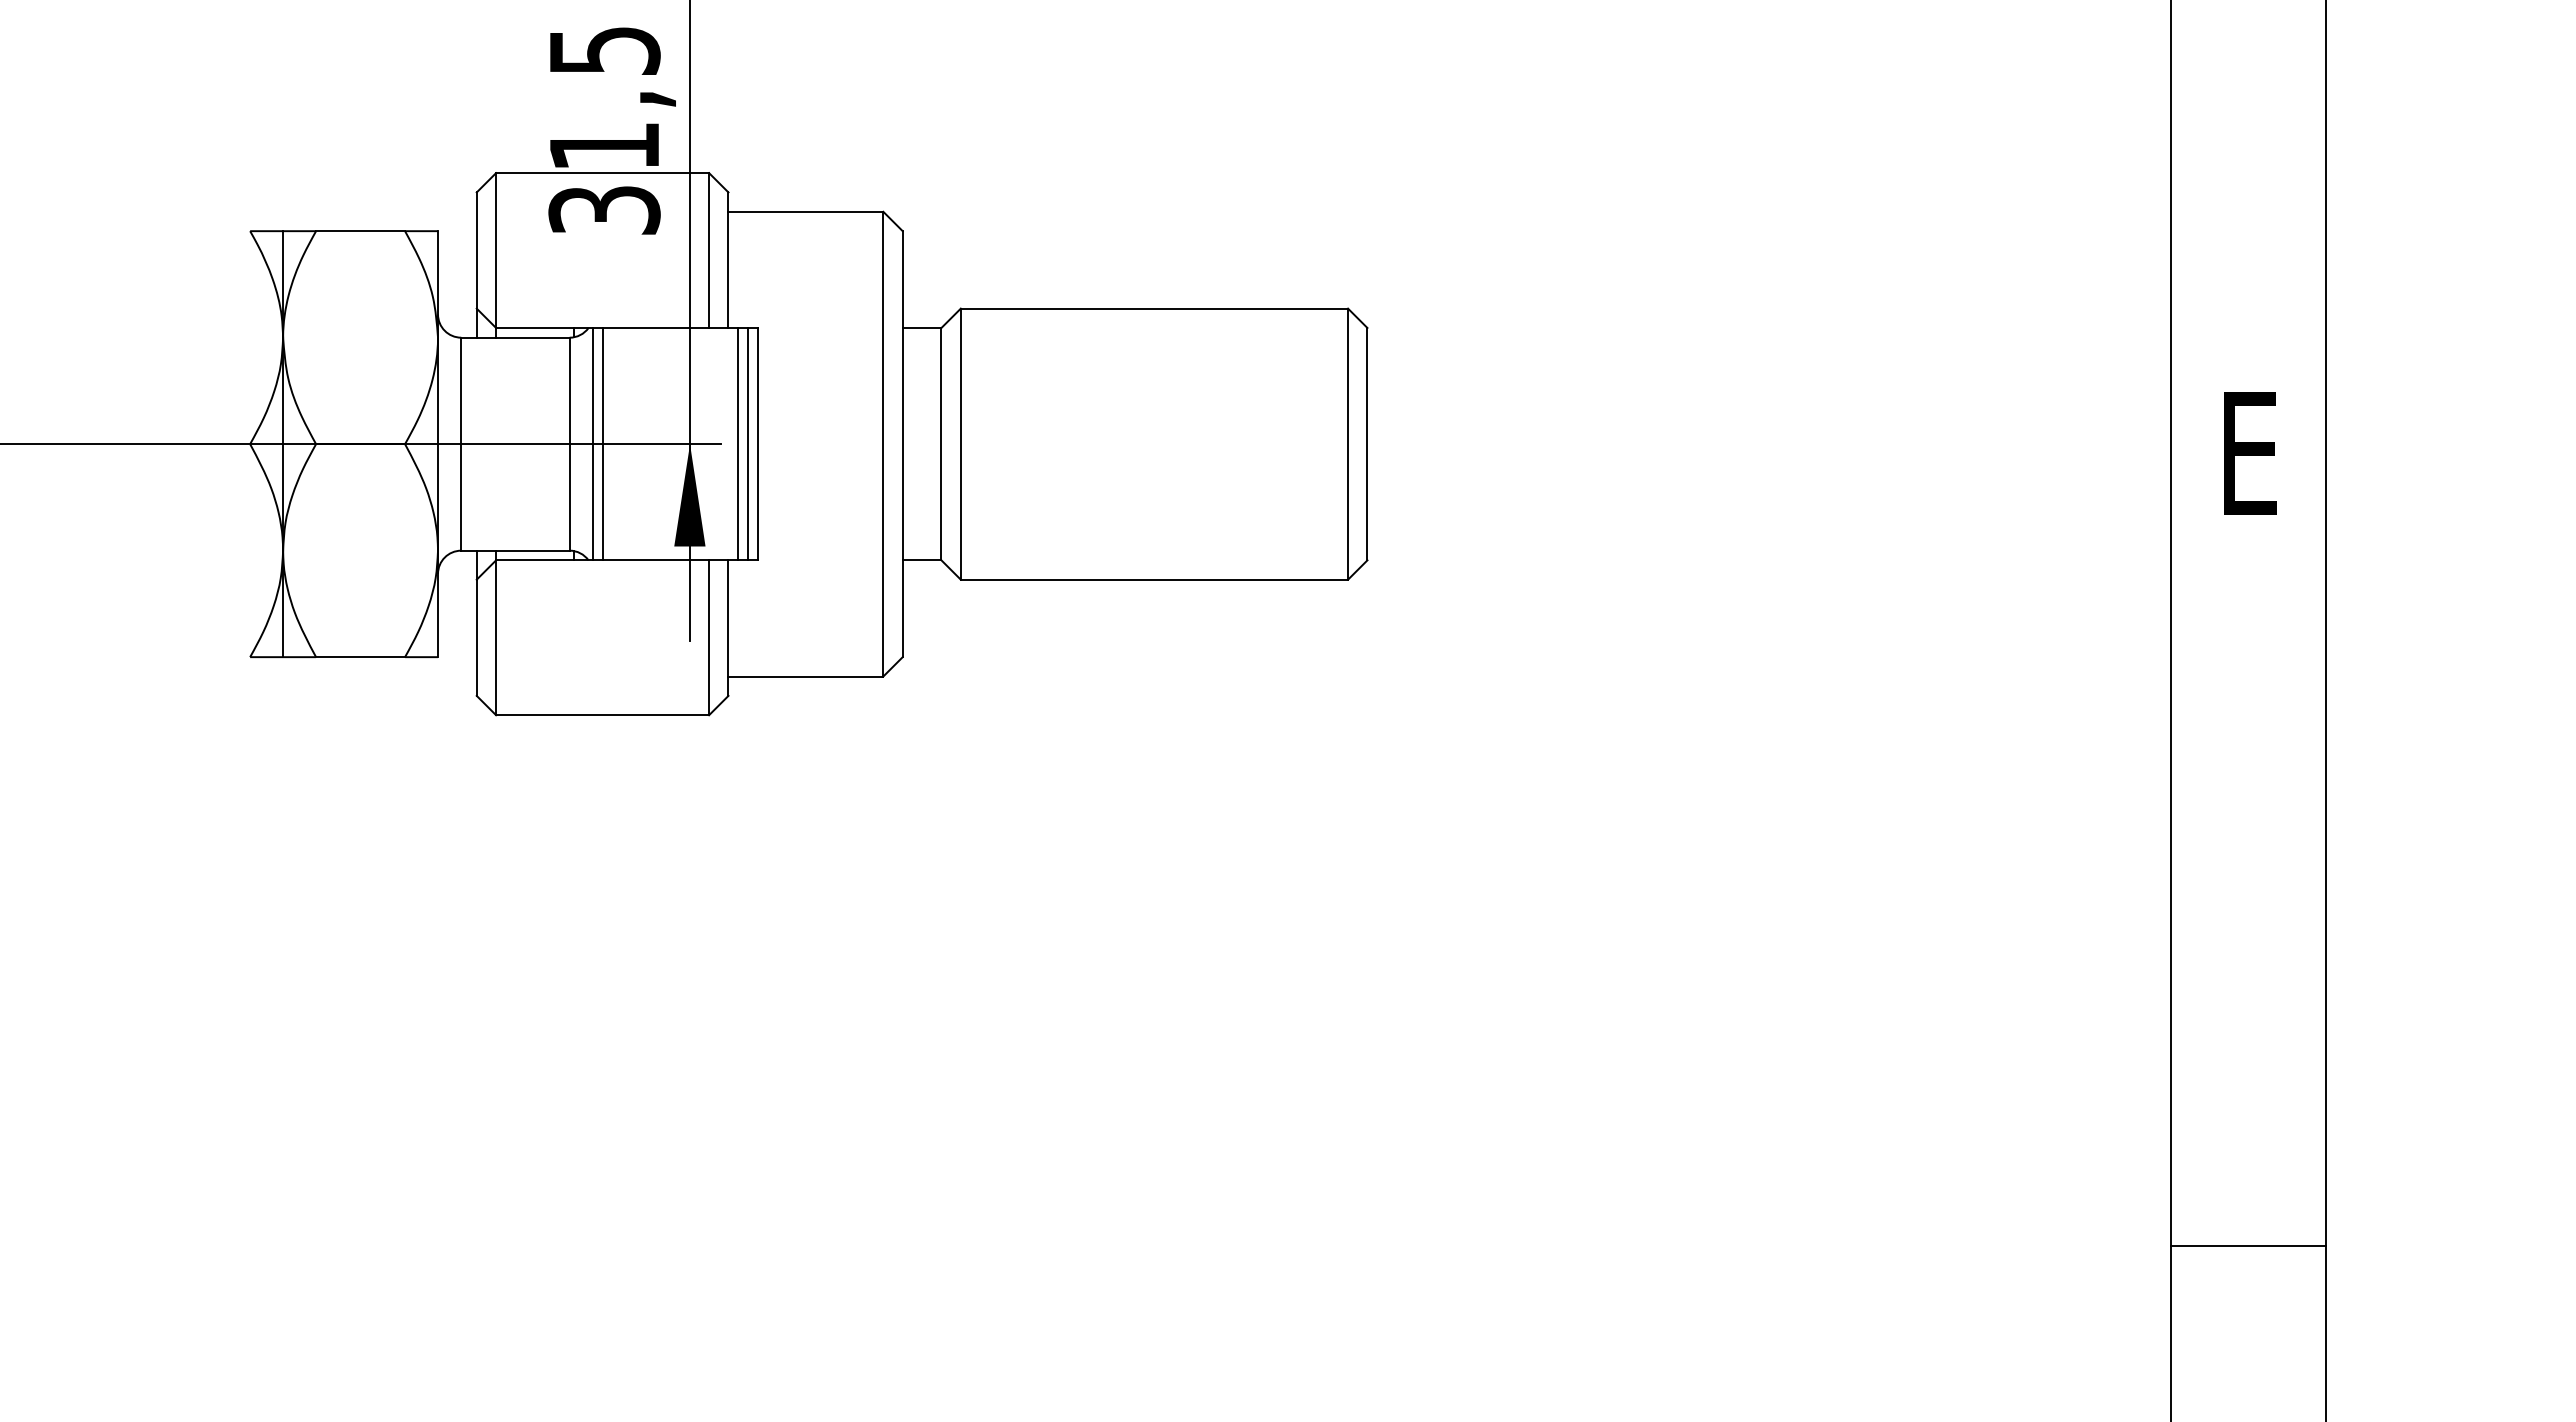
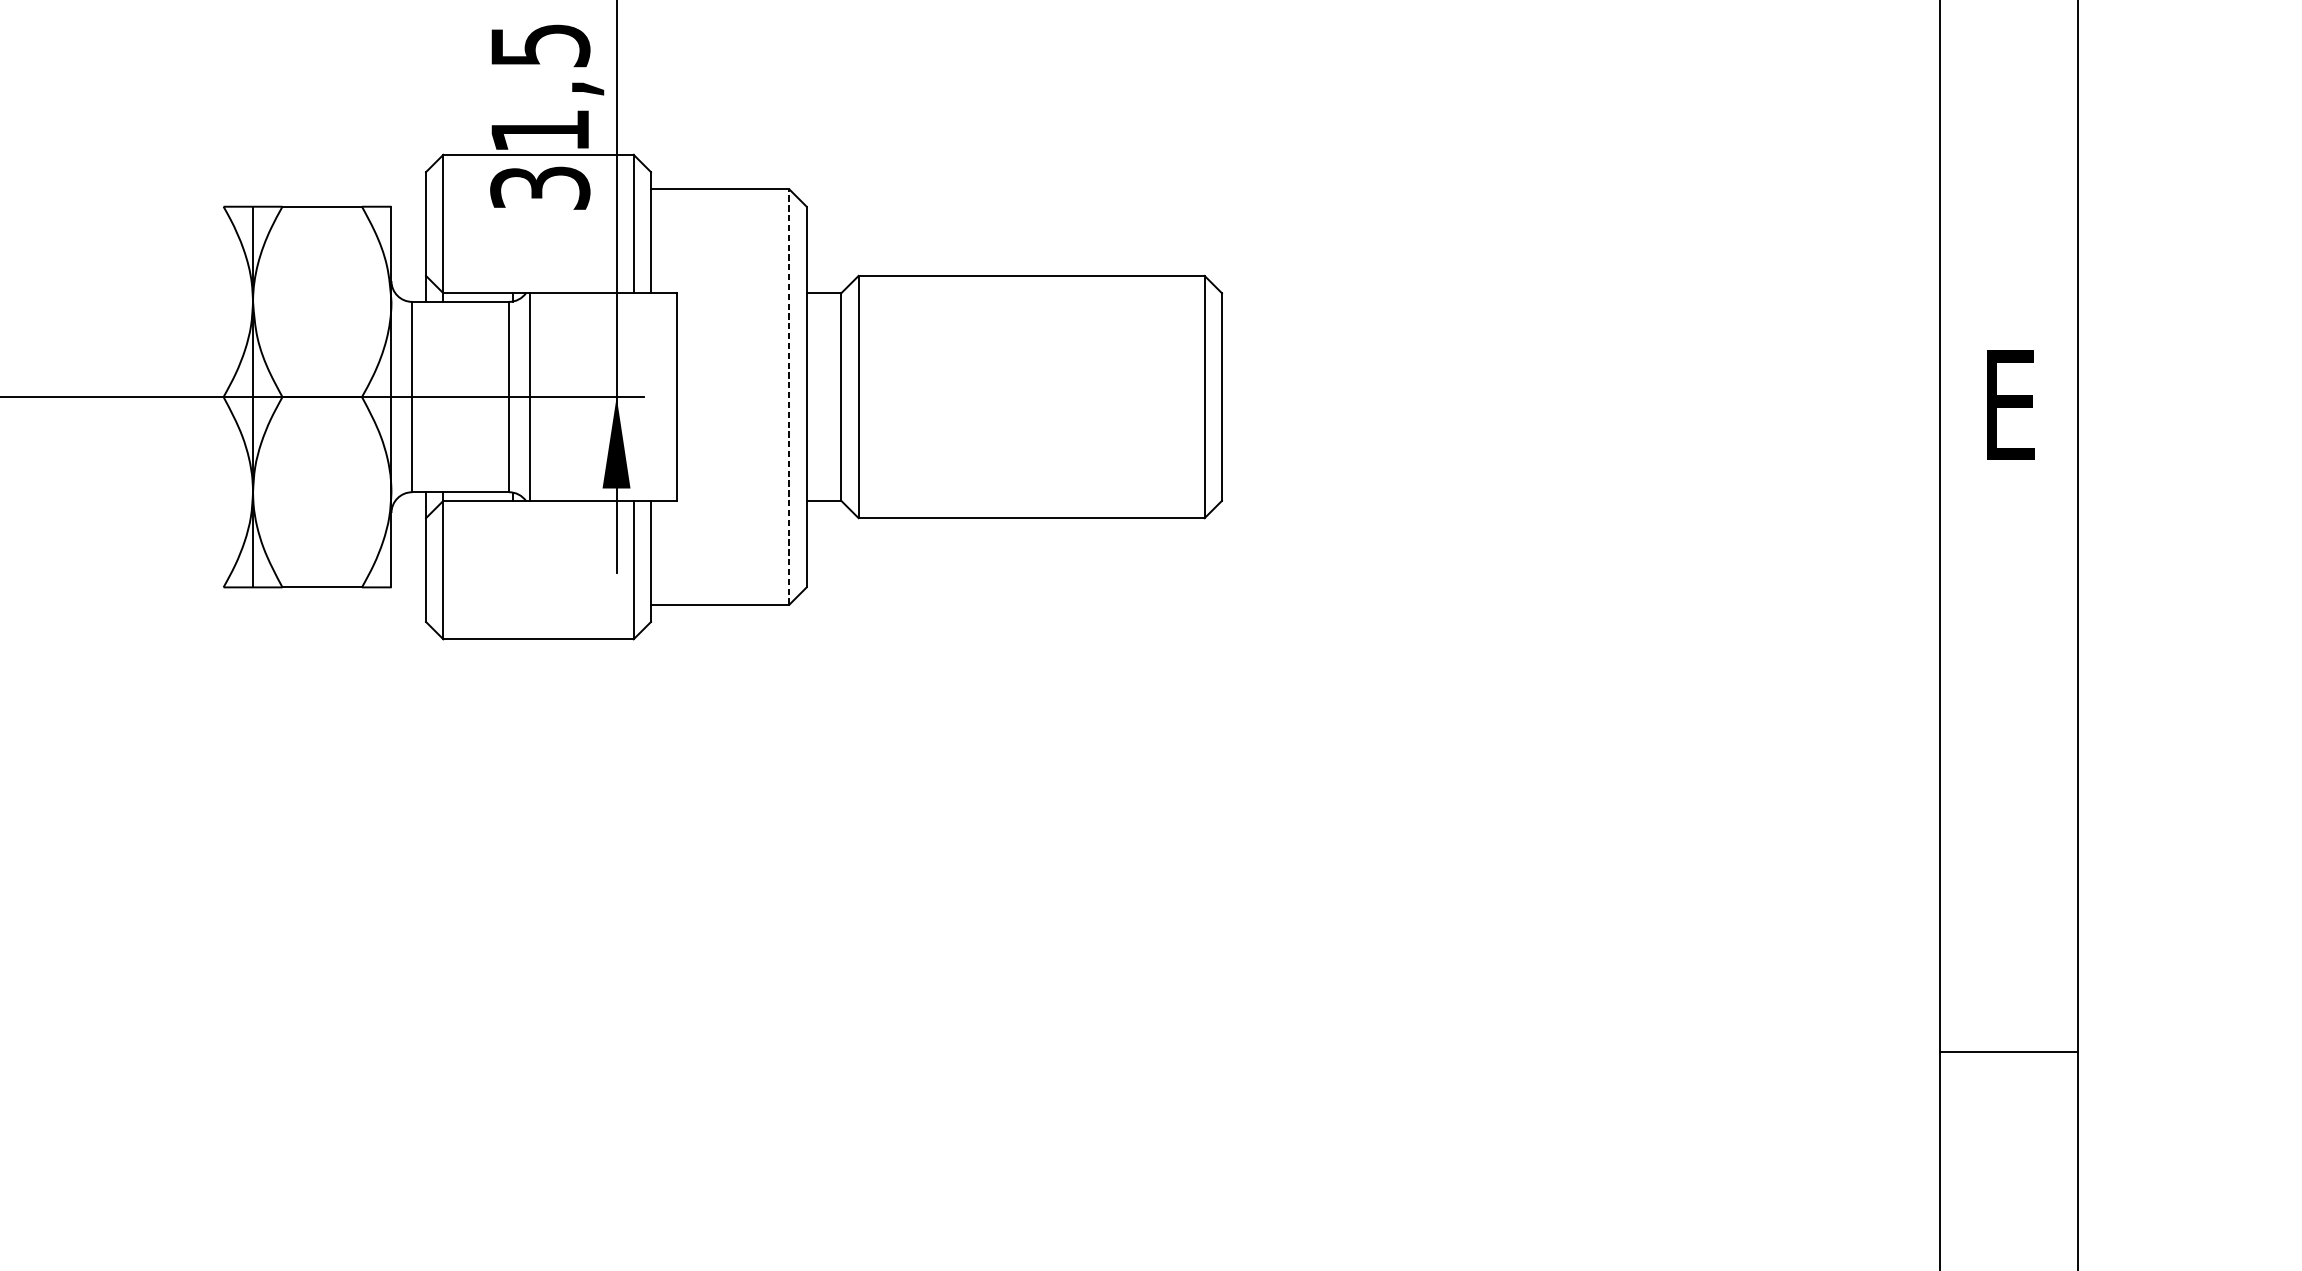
line: (602, 443) -> (538, 396), removed
line: (738, 443) -> (659, 396), removed
line: (747, 443) -> (668, 396), removed
line: (883, 443) -> (789, 396), solid -> dashed
line: (2247, 1245) -> (2008, 1051), moved

